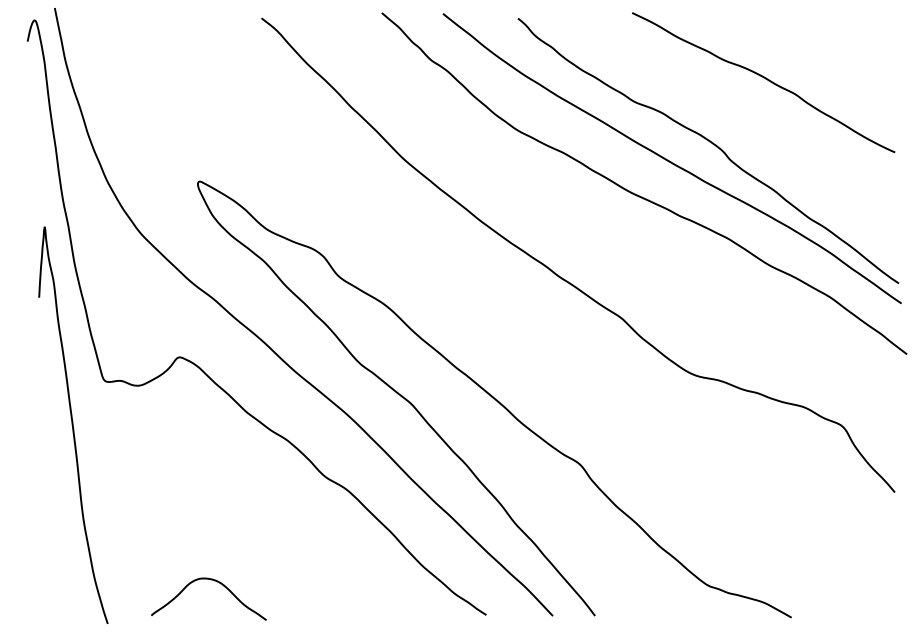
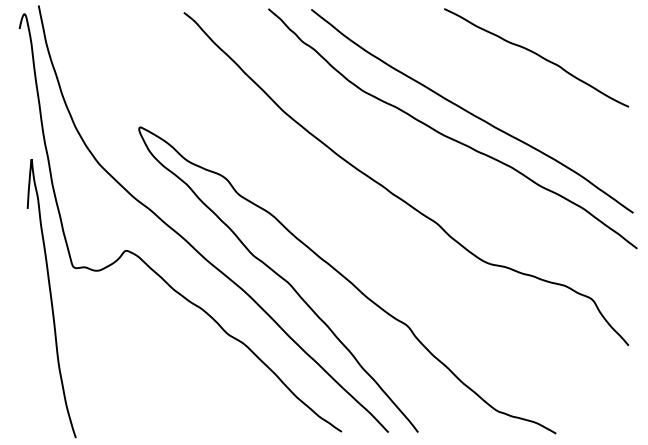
curve: (712, 144) -> (500, 101), removed
curve: (214, 581) -> (150, 408), removed

